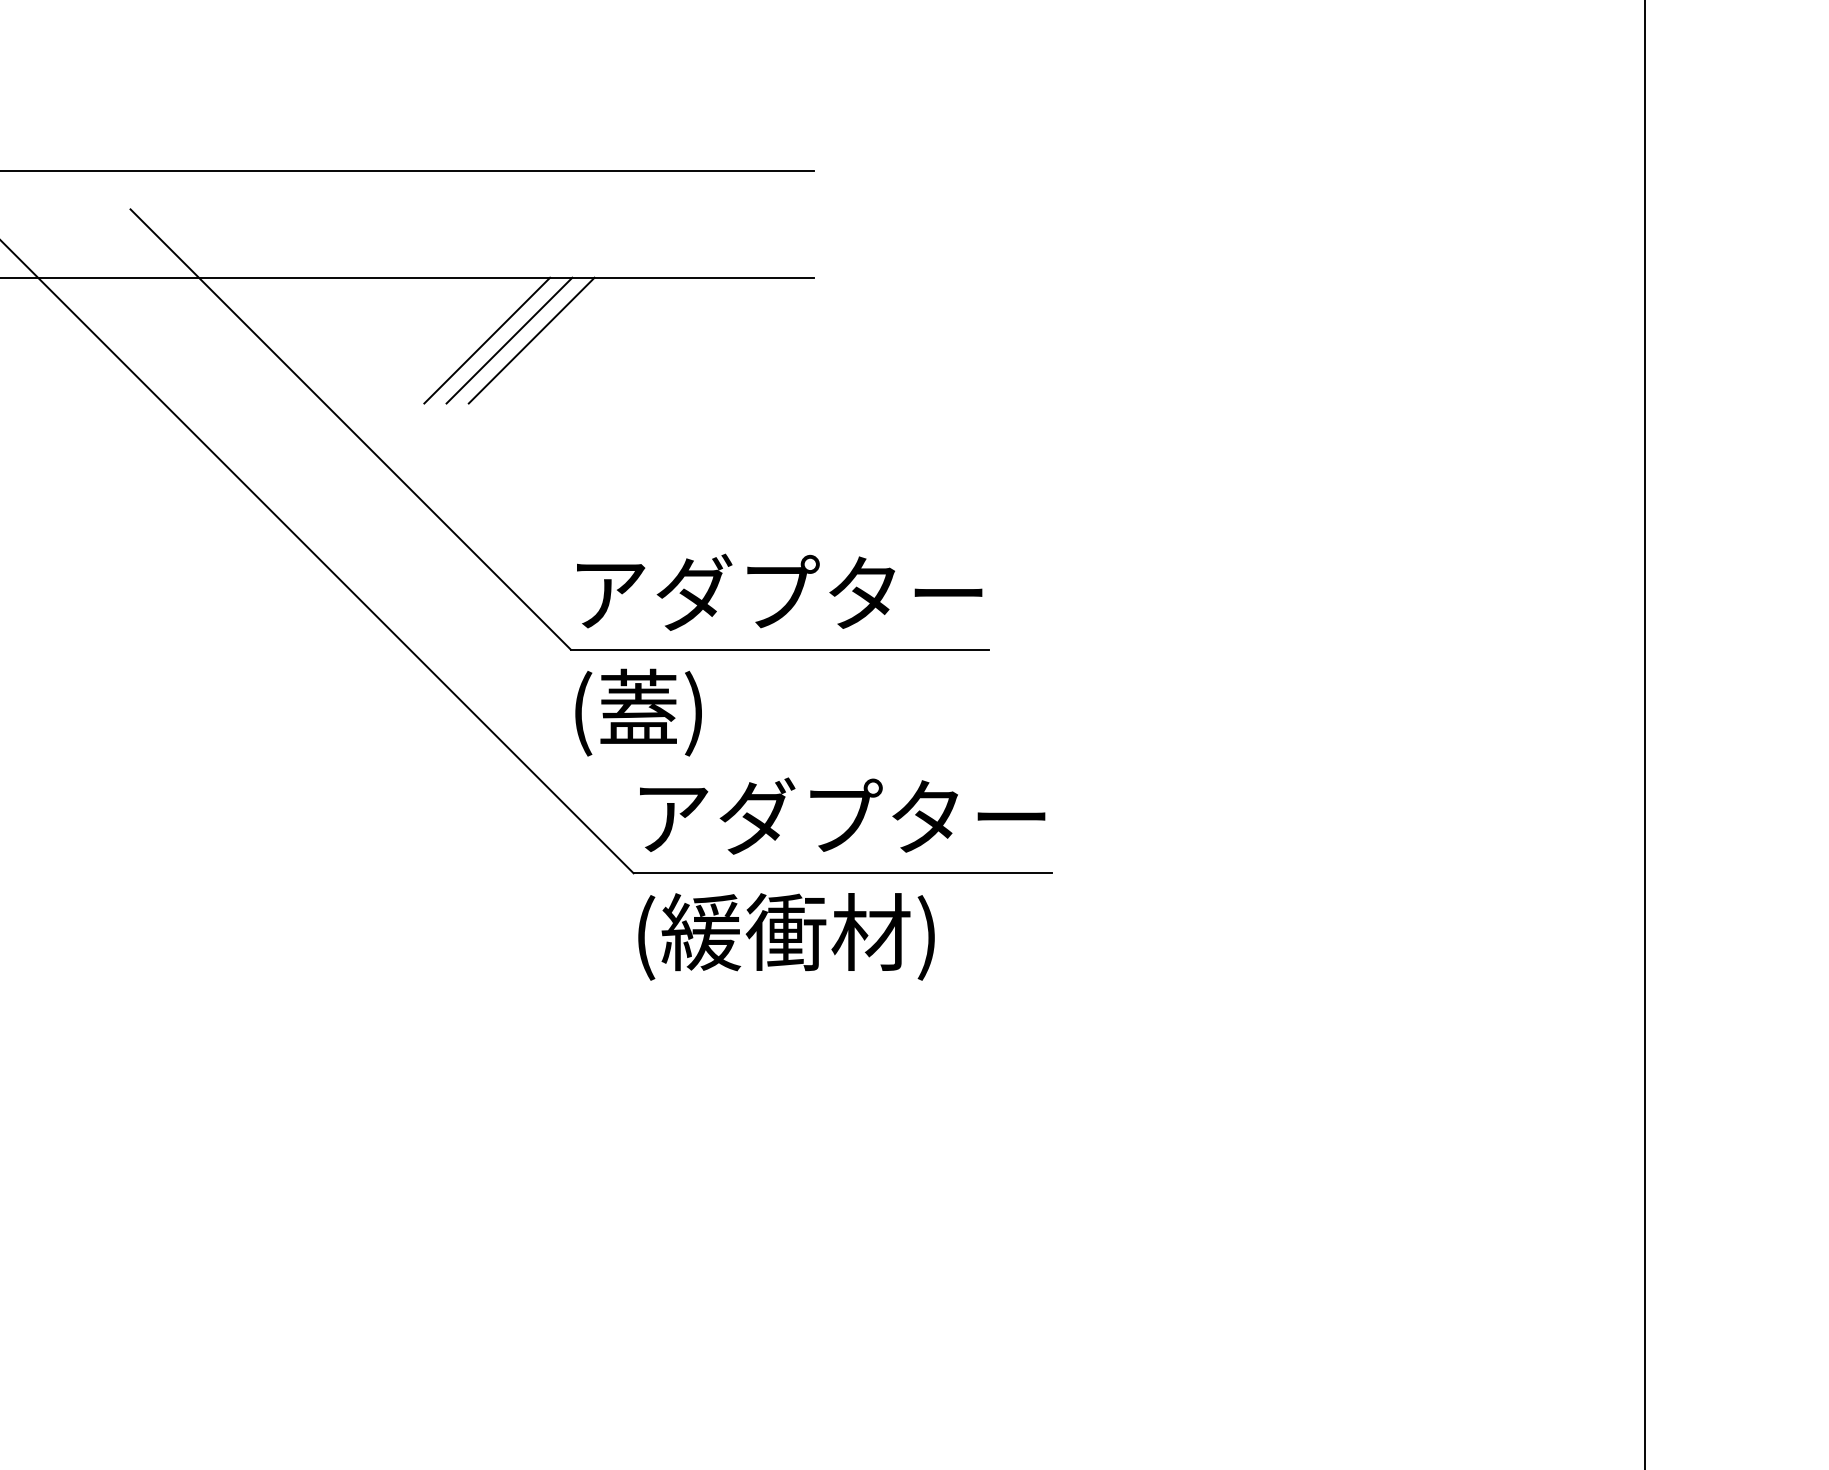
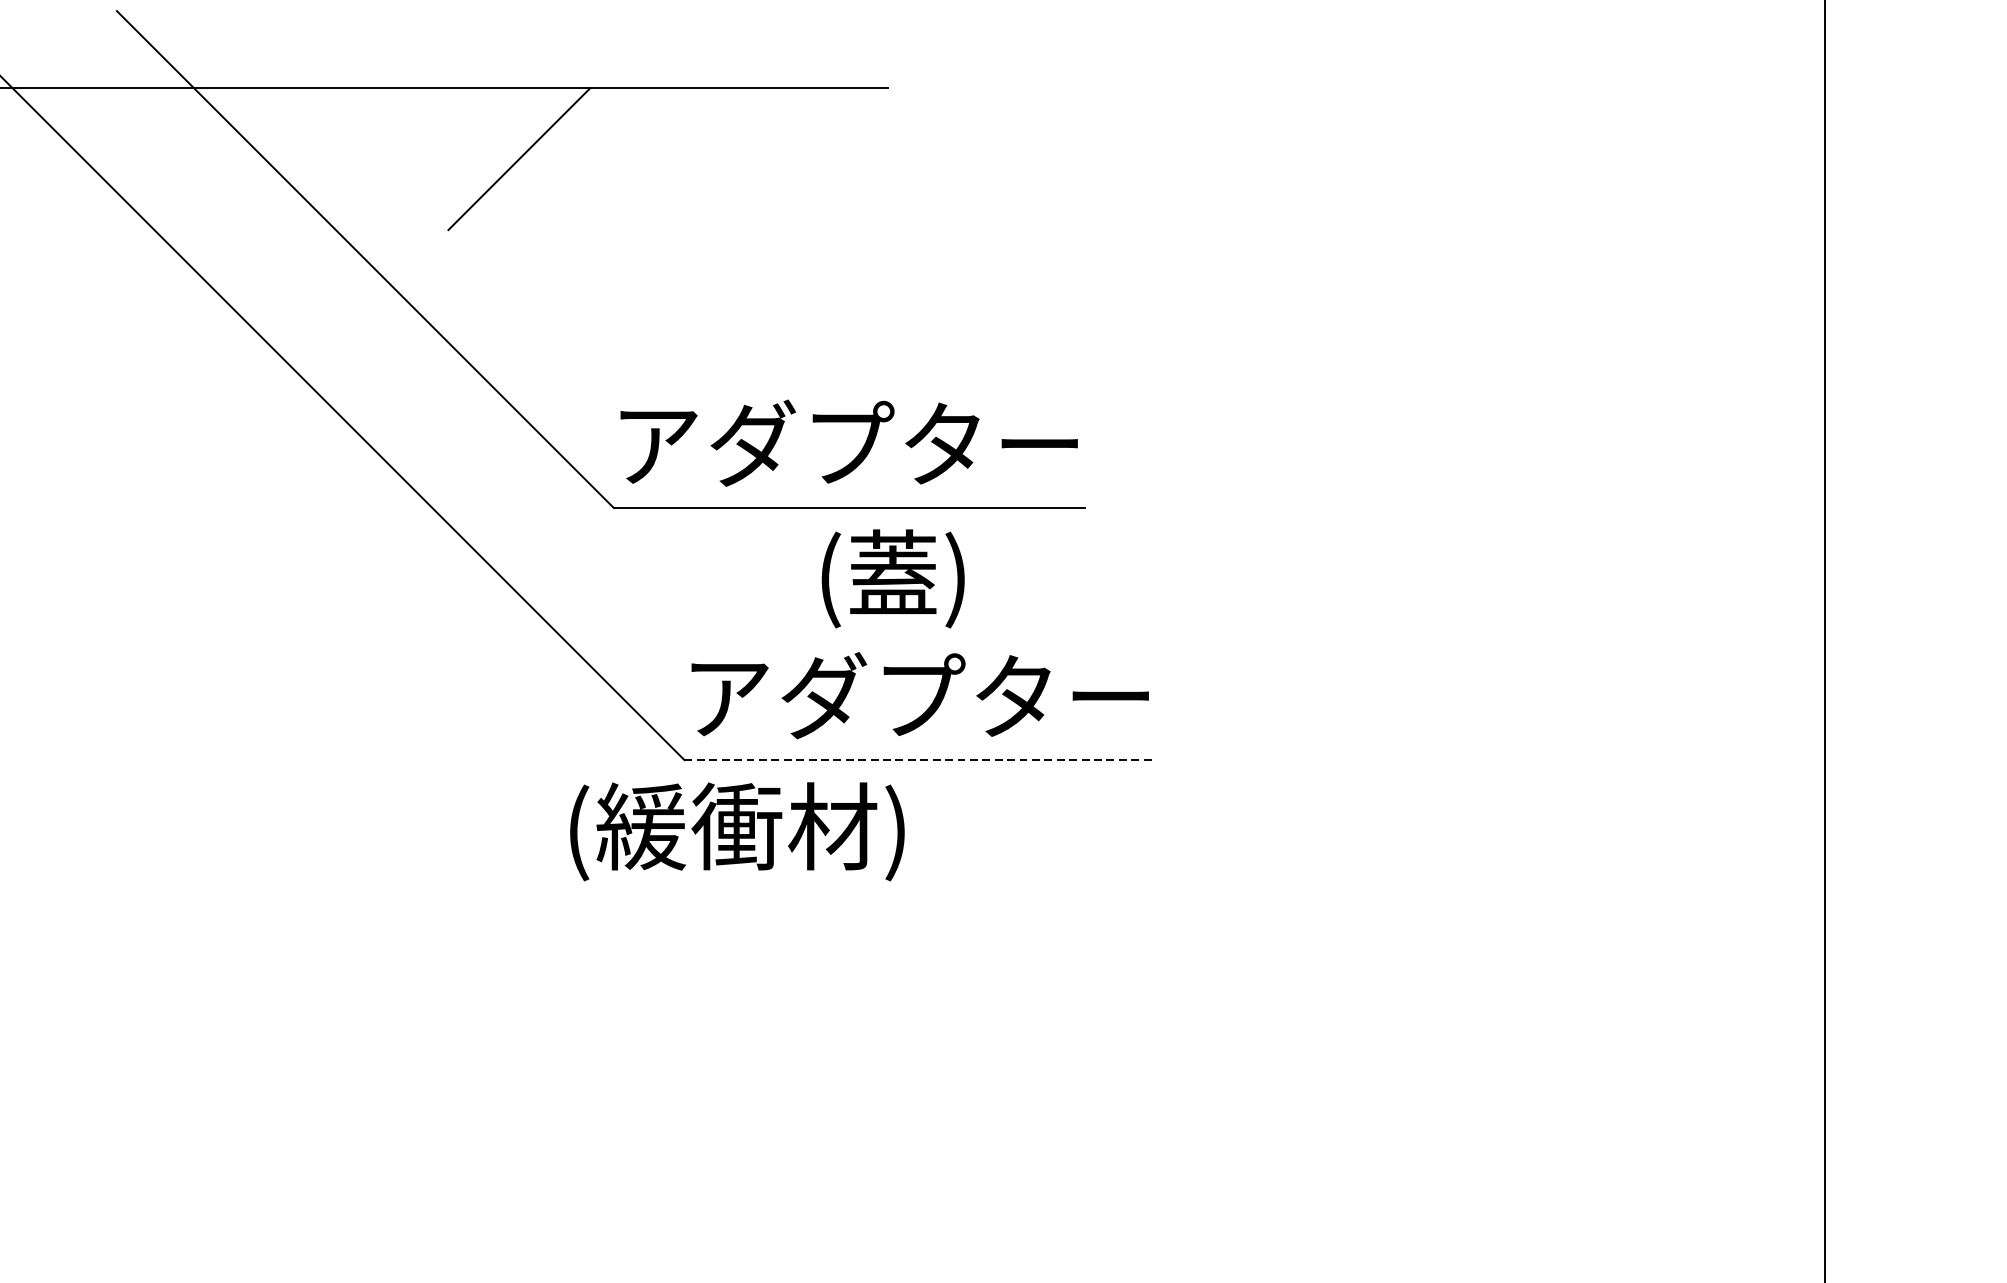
line: (509, 340) -> (544, 159), removed
line: (531, 340) -> (569, 159), removed
text: (638, 712) -> (893, 578), moved
line: (842, 873) -> (920, 760), solid -> dashed
text: (786, 936) -> (737, 831), moved

